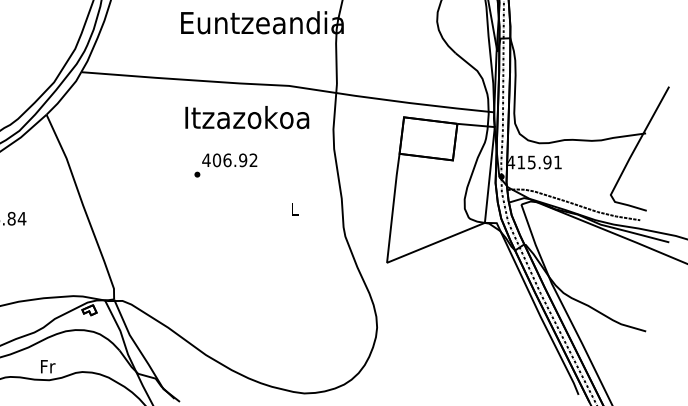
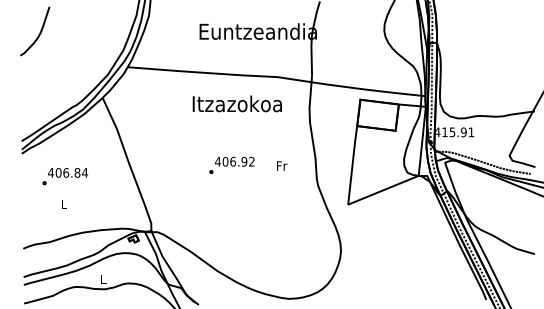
text: (246, 116) -> (236, 103), moved
text: (225, 165) -> (231, 165), moved
text: (295, 208) -> (282, 165), L -> Fr
text: (47, 366) -> (103, 279), Fr -> L

